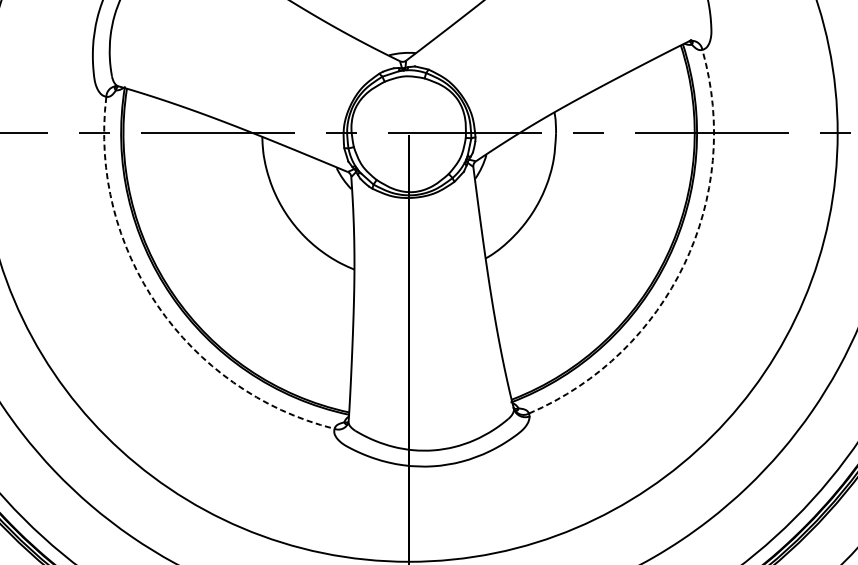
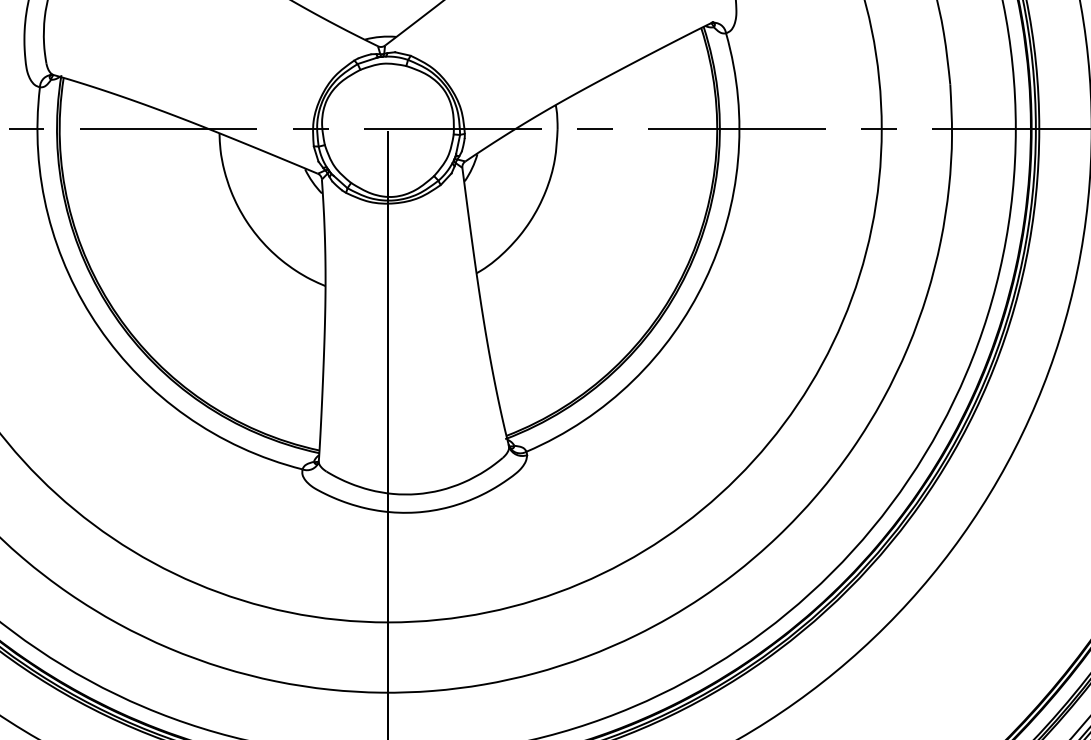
arc: (684, 264) -> (705, 280), dashed -> solid
arc: (158, 305) -> (99, 327), dashed -> solid

